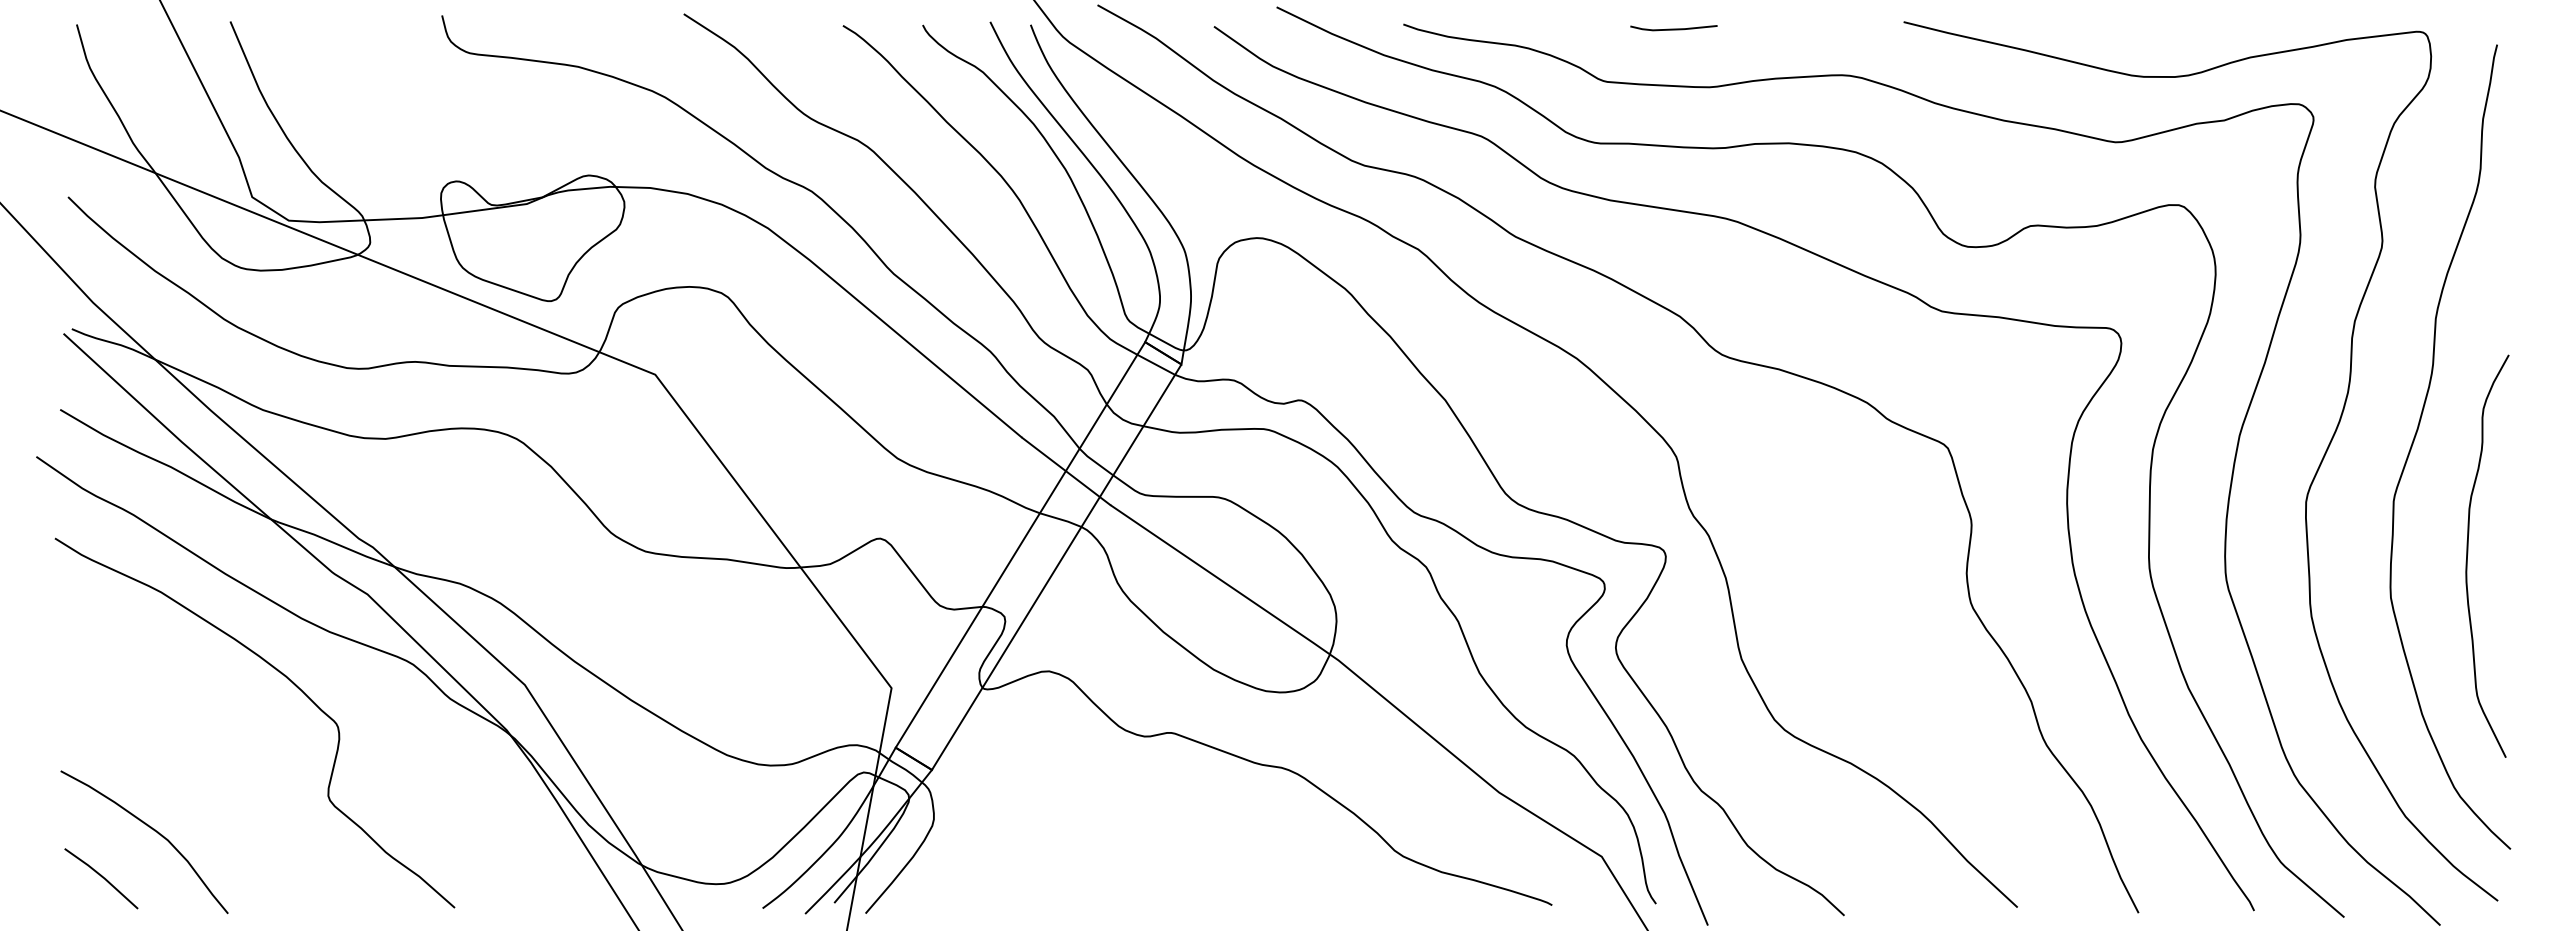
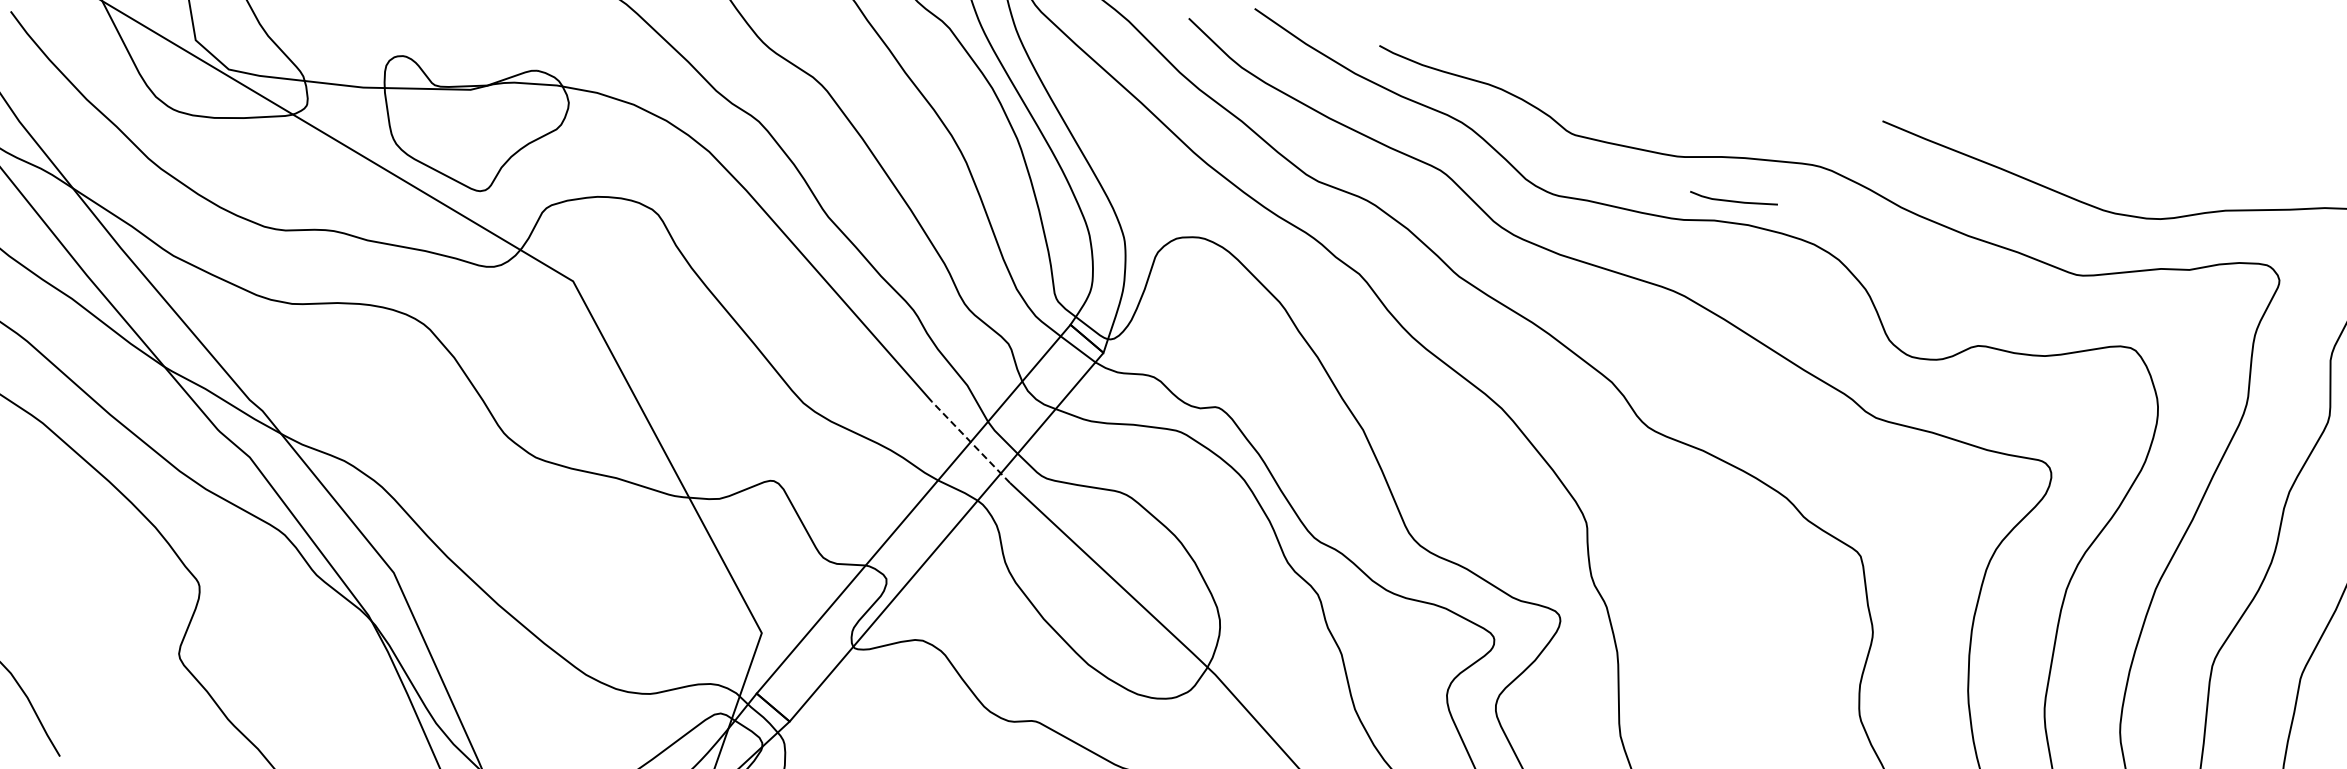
line: (1673, 28) -> (1733, 200), moved
line: (1065, 471) -> (970, 442), solid -> dashed

